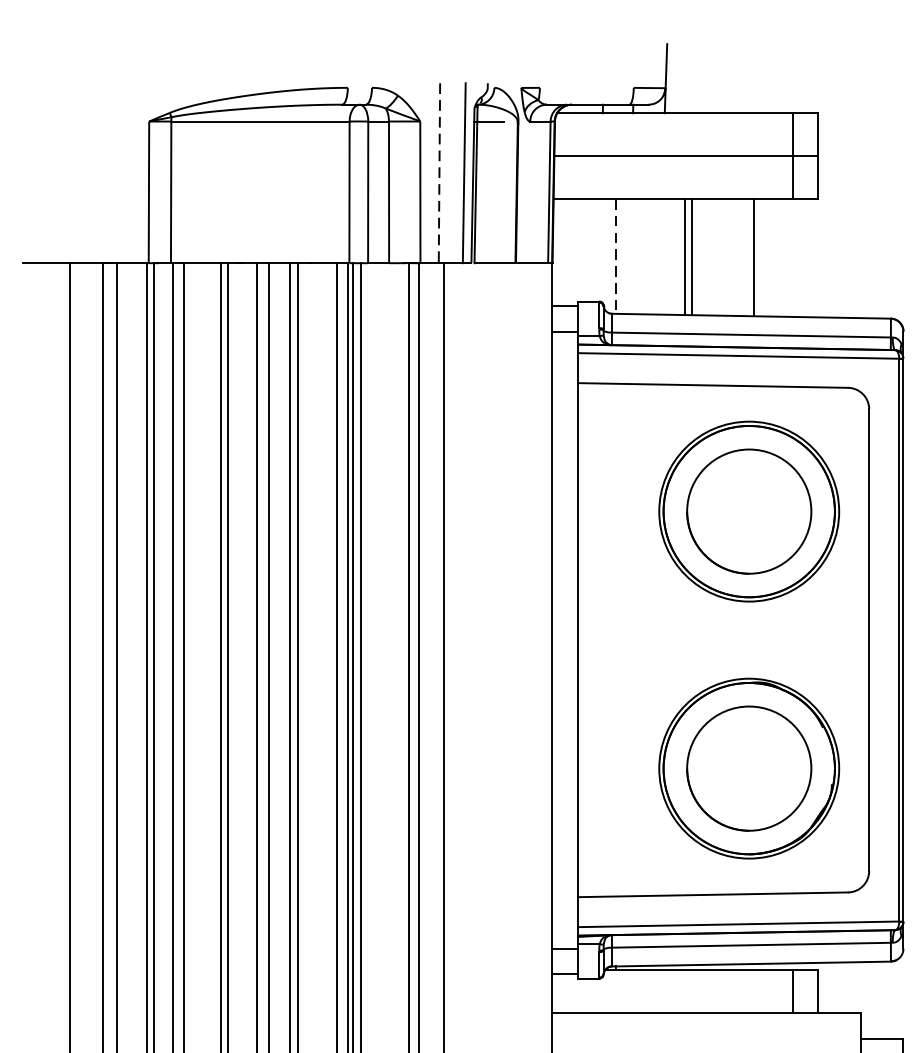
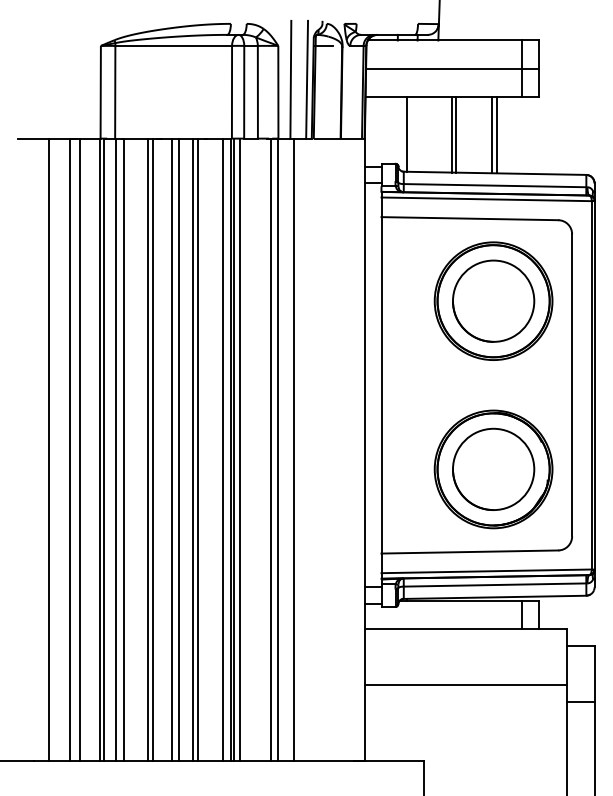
line: (438, 172) -> (290, 79), dashed -> solid
line: (616, 256) -> (406, 134), dashed -> solid
line: (747, 256) -> (492, 134), added

